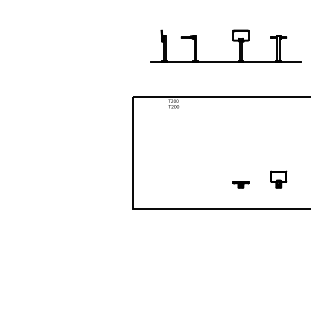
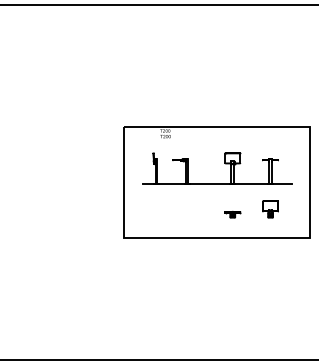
part: (232, 40) -> (224, 163), moved

